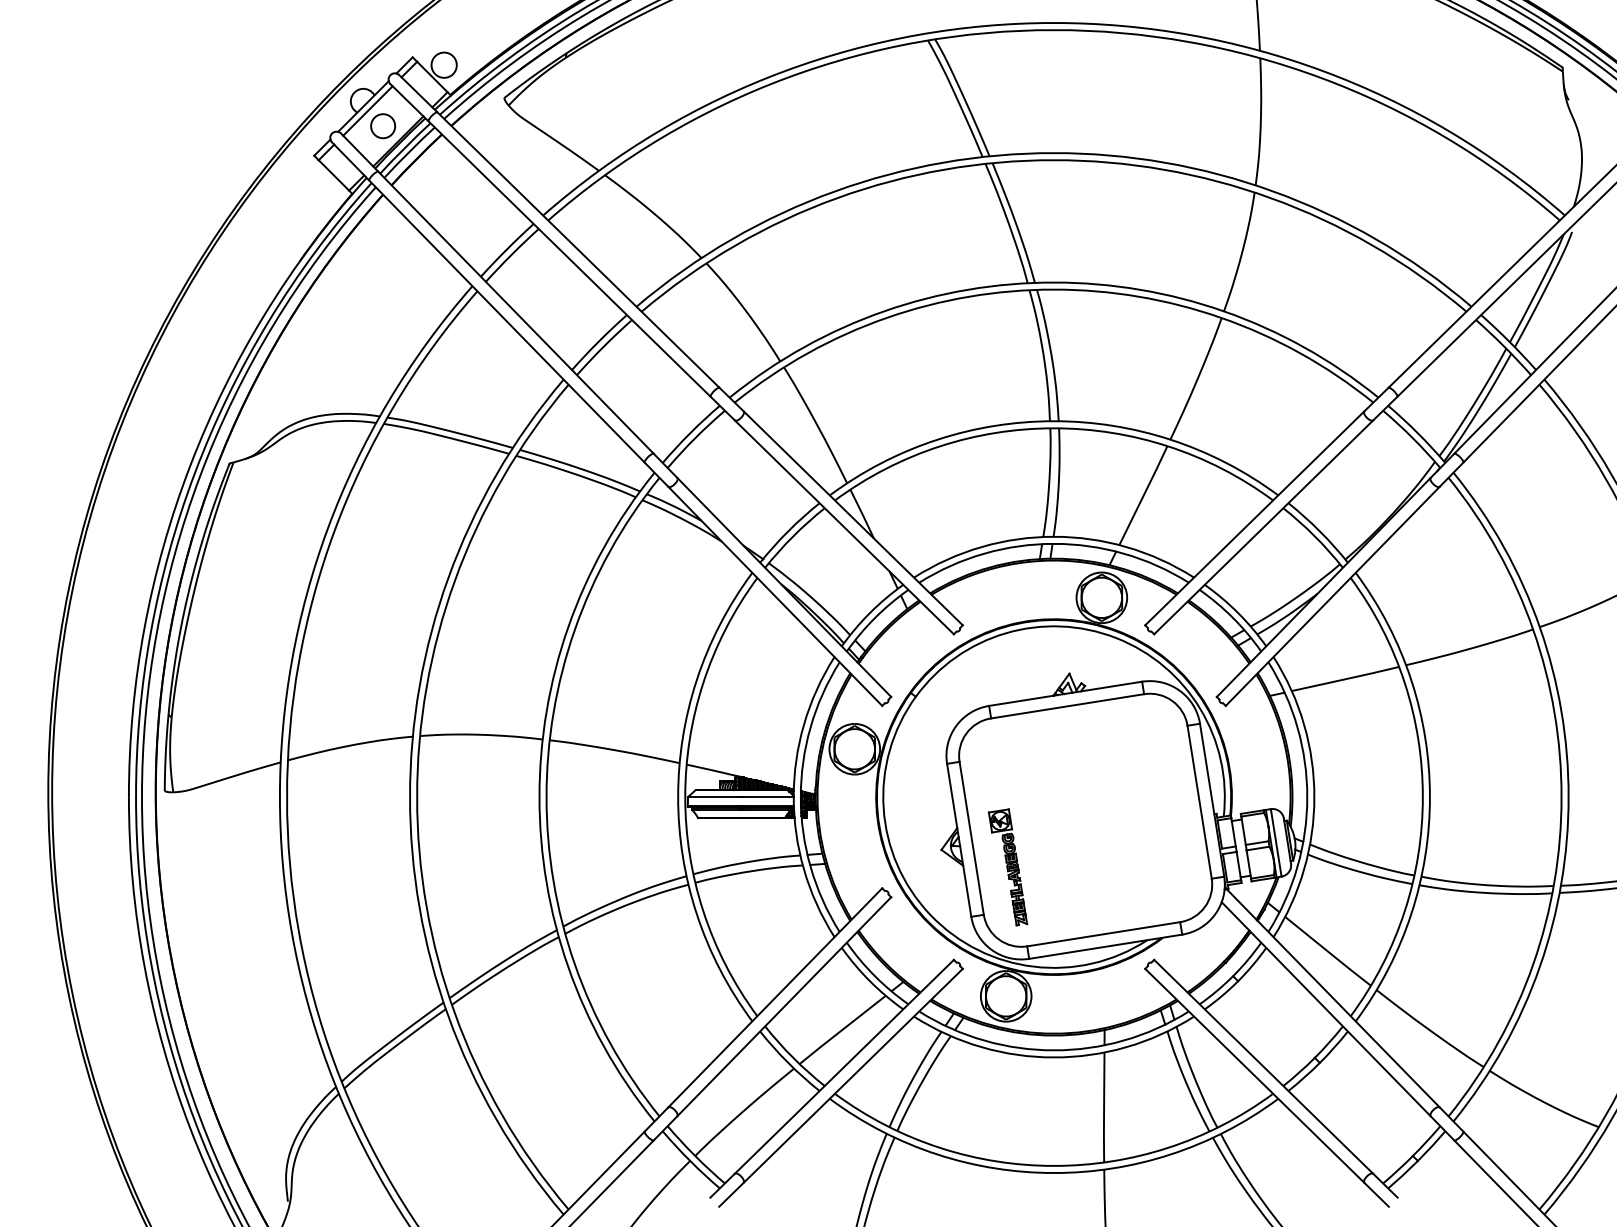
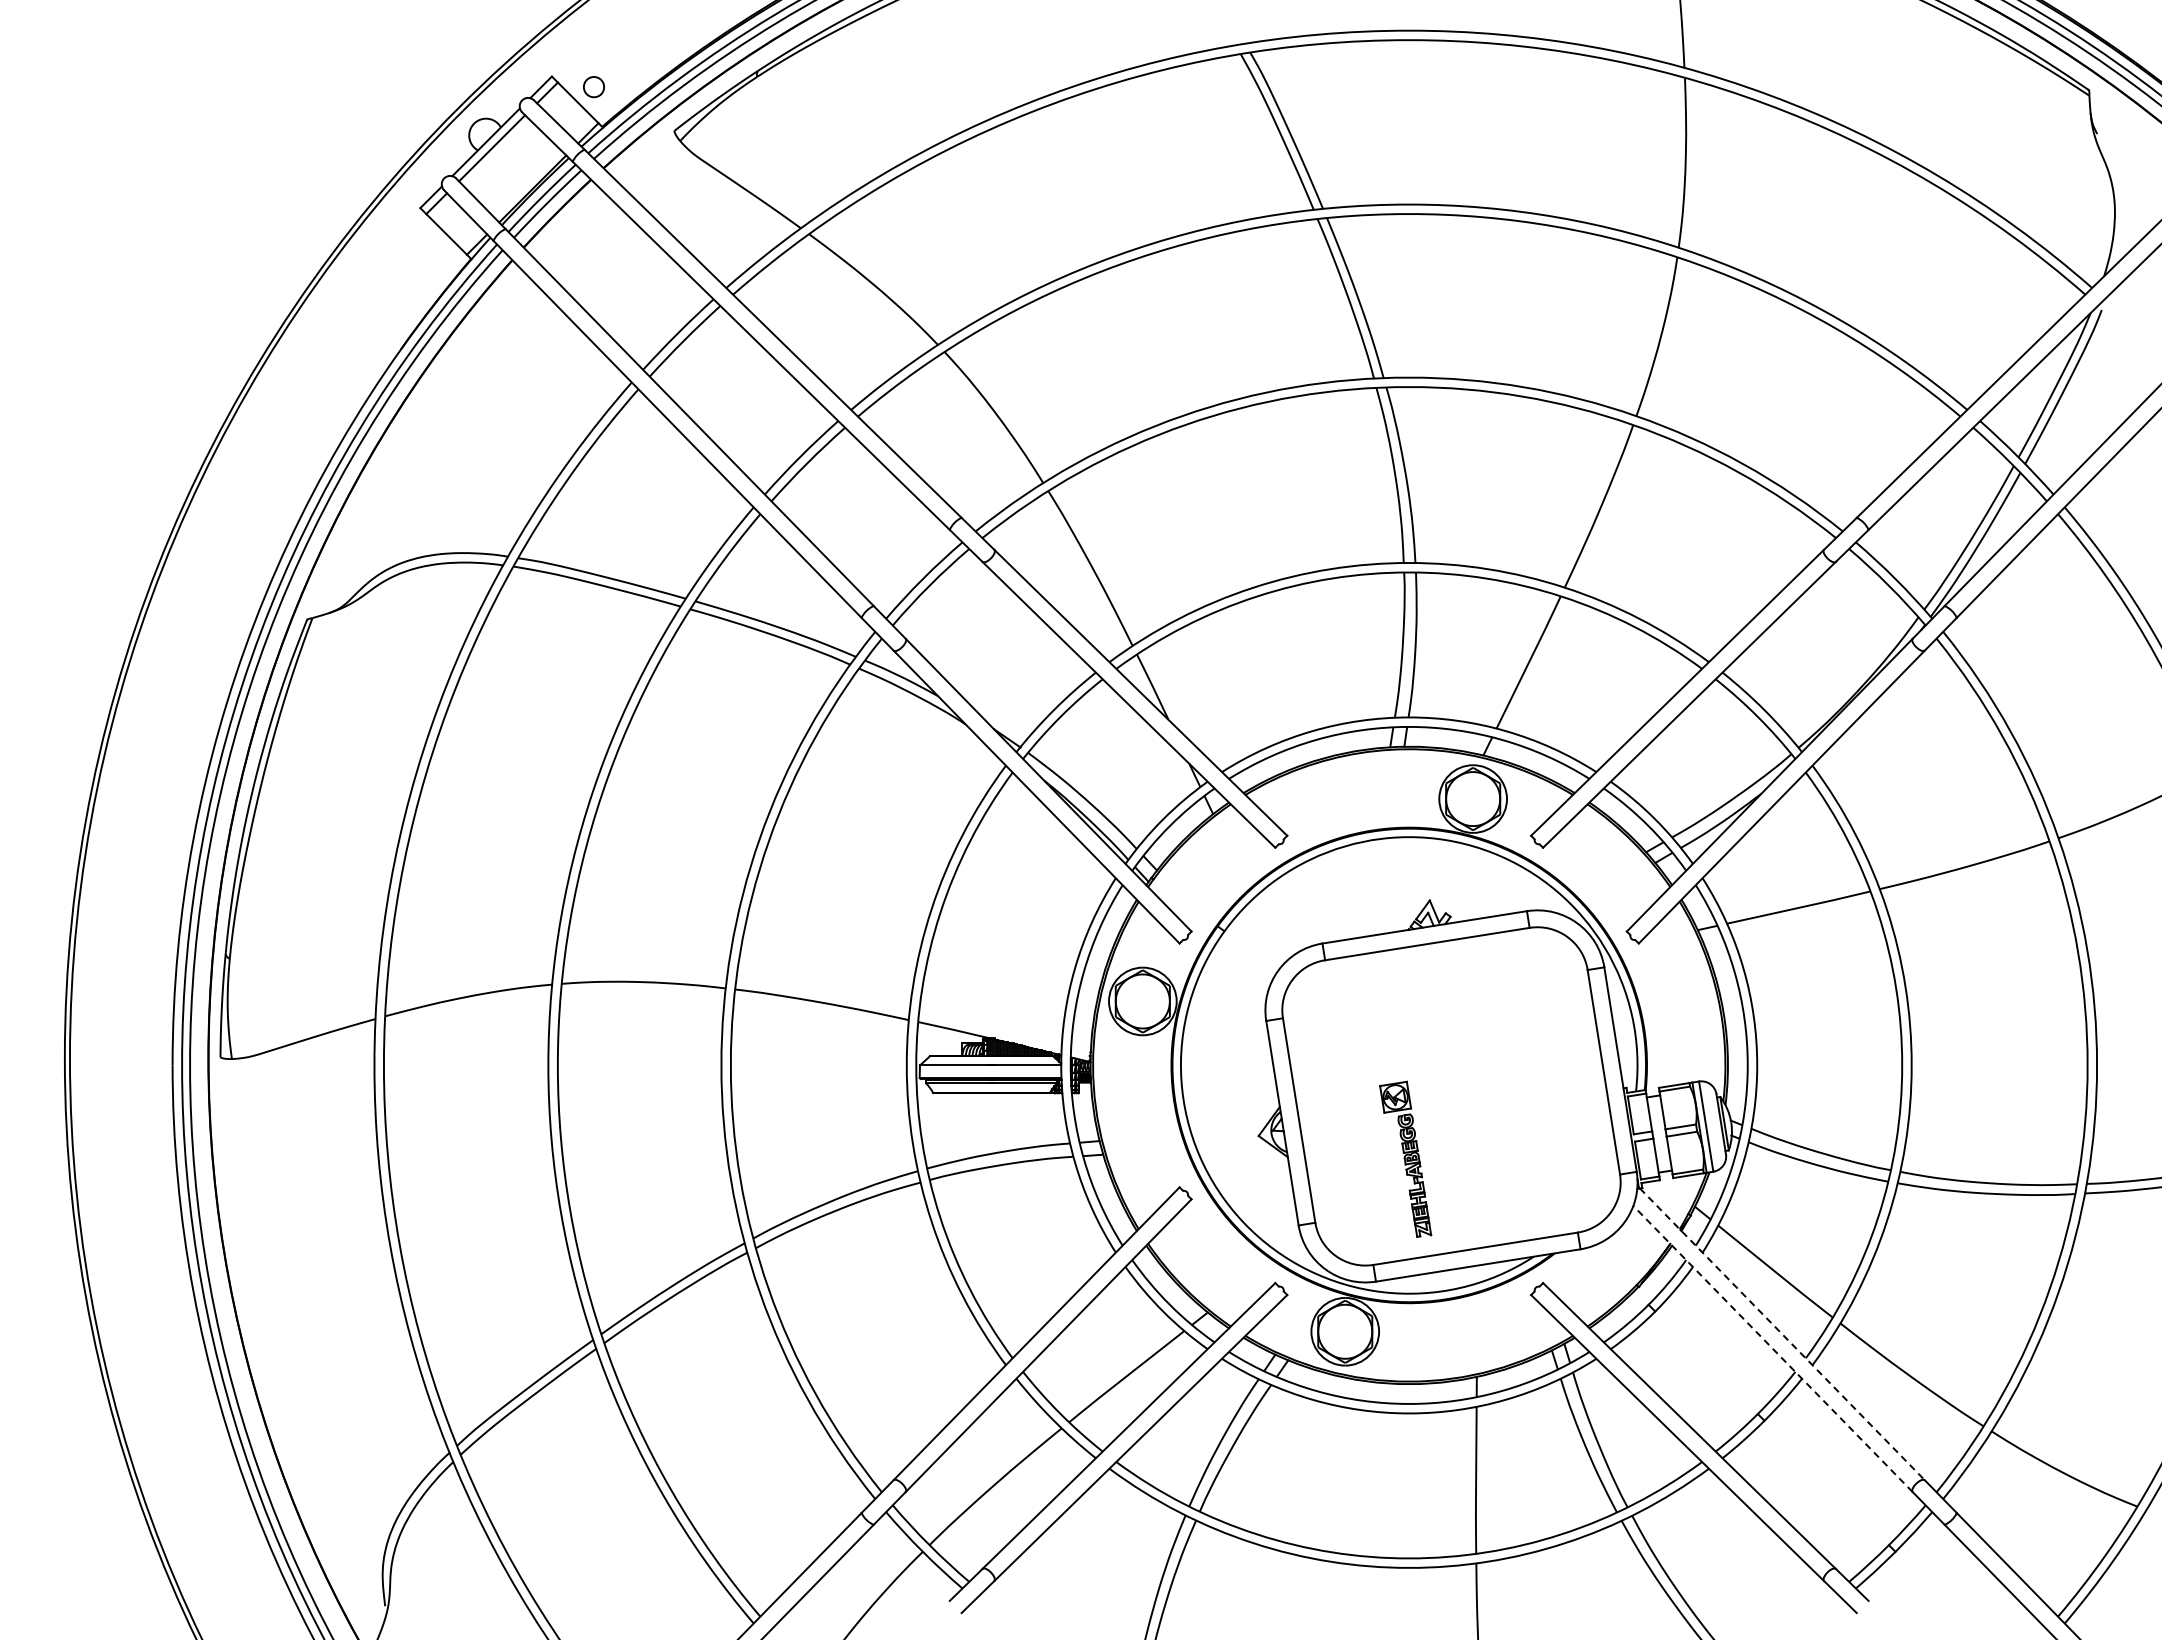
circle: (443, 65) -> (593, 87), size x0.6
circle: (383, 126) -> (512, 168), removed
part: (1007, 866) -> (1405, 1158), moved
line: (1333, 998) -> (1782, 1334), solid -> dashed
line: (1325, 1008) -> (1772, 1348), solid -> dashed

